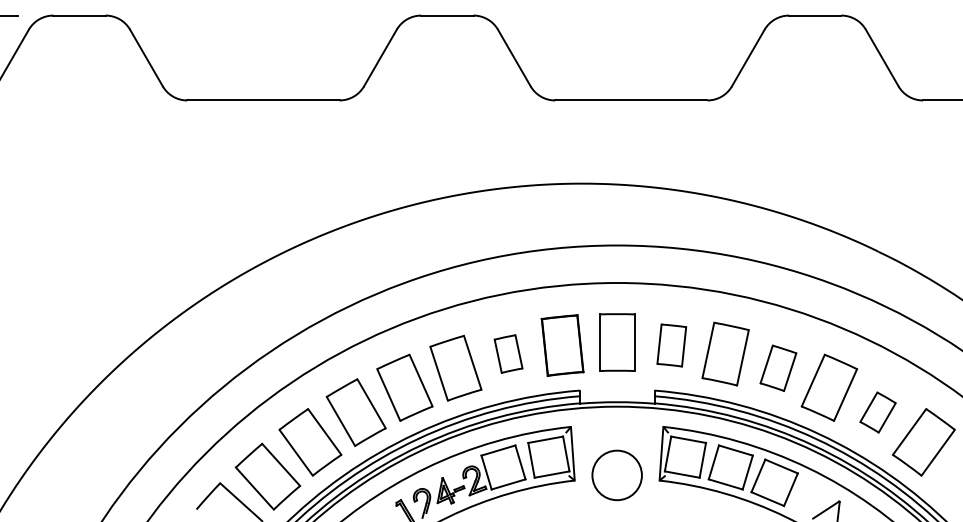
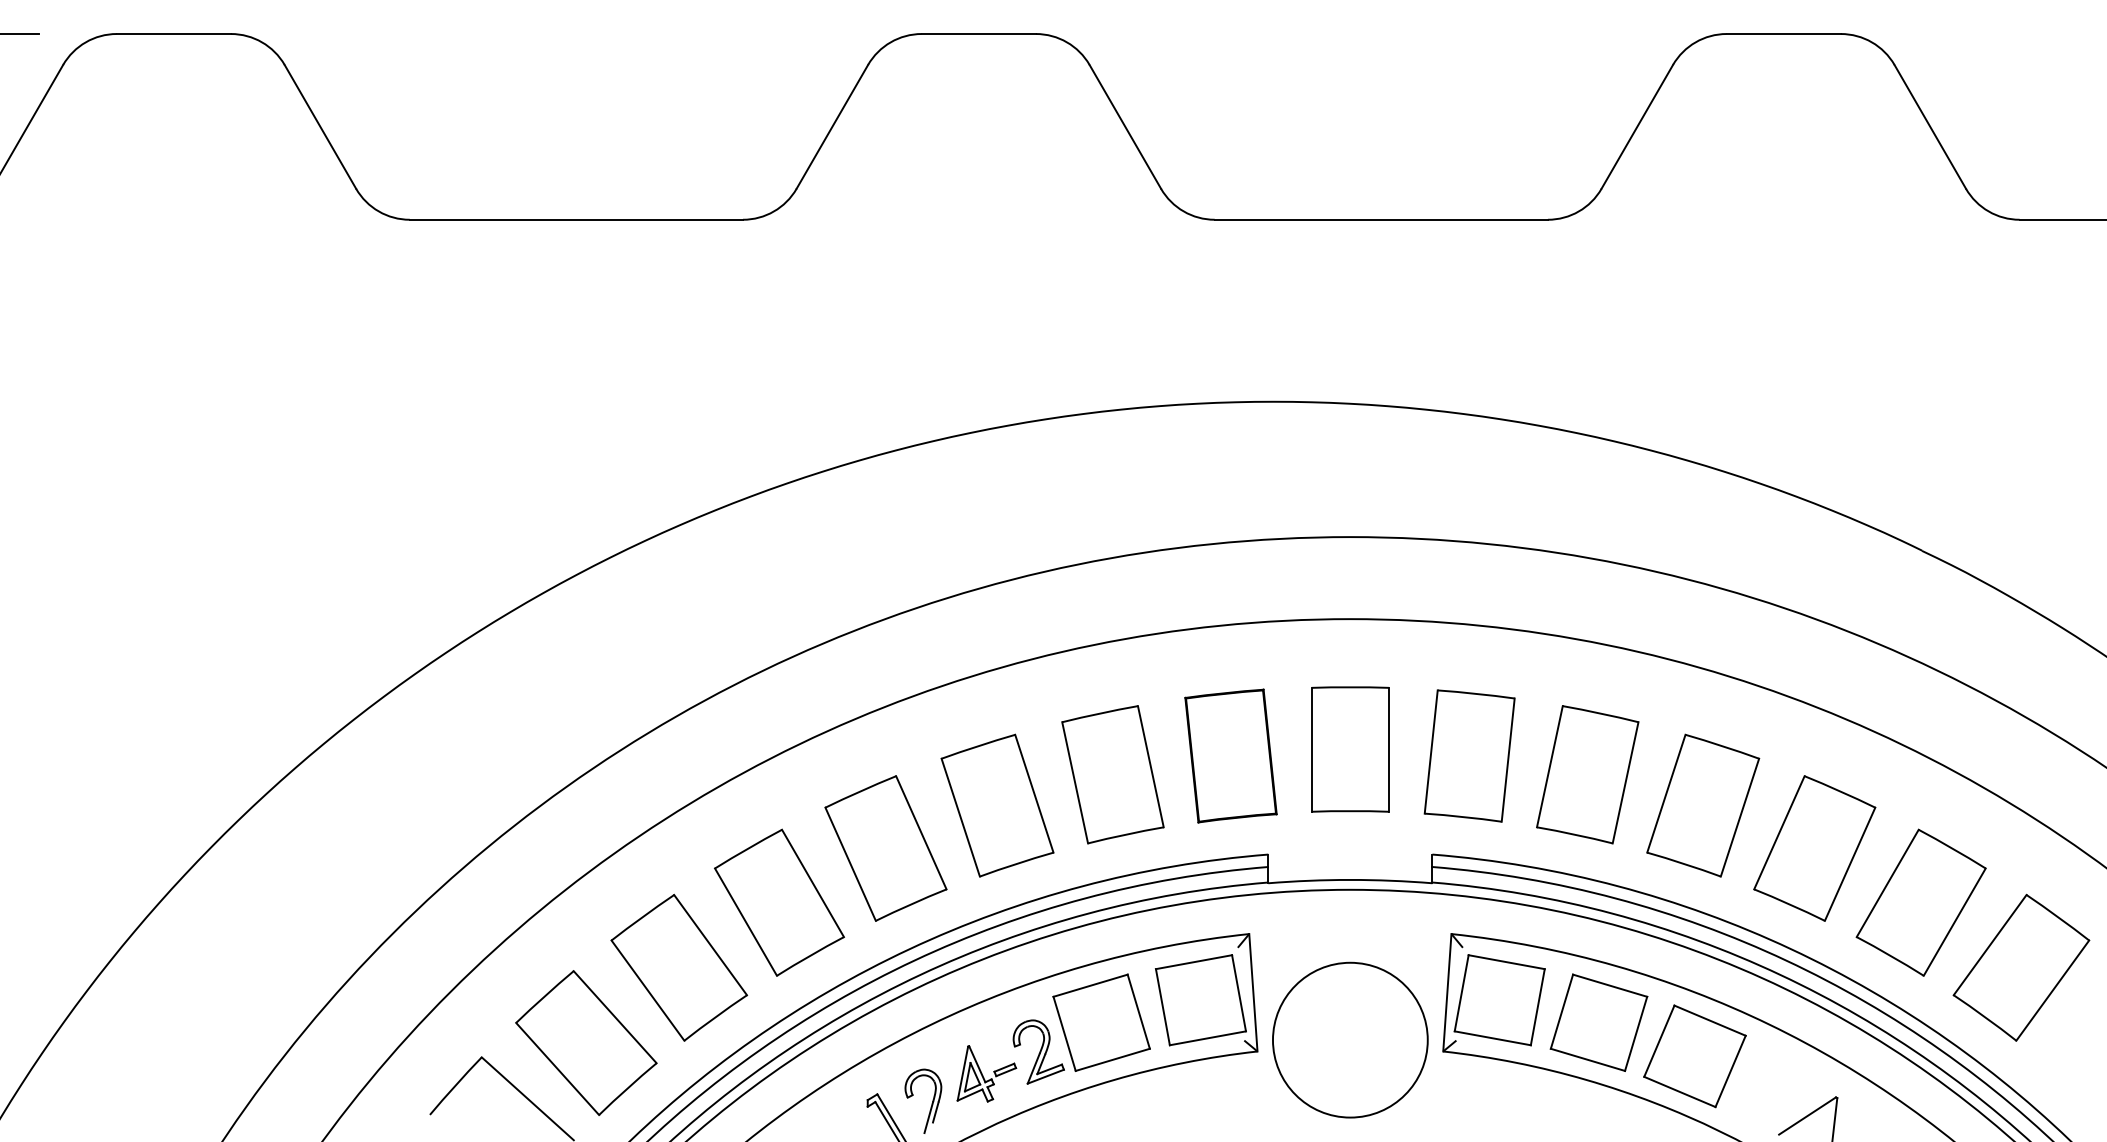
part: (671, 345) -> (1469, 755), size x1.43
part: (508, 353) -> (1112, 773), size x1.67
part: (778, 368) -> (1703, 806), size x1.43
part: (877, 412) -> (1919, 902), size x1.67
circle: (616, 475) -> (1348, 1040), size x1.43

